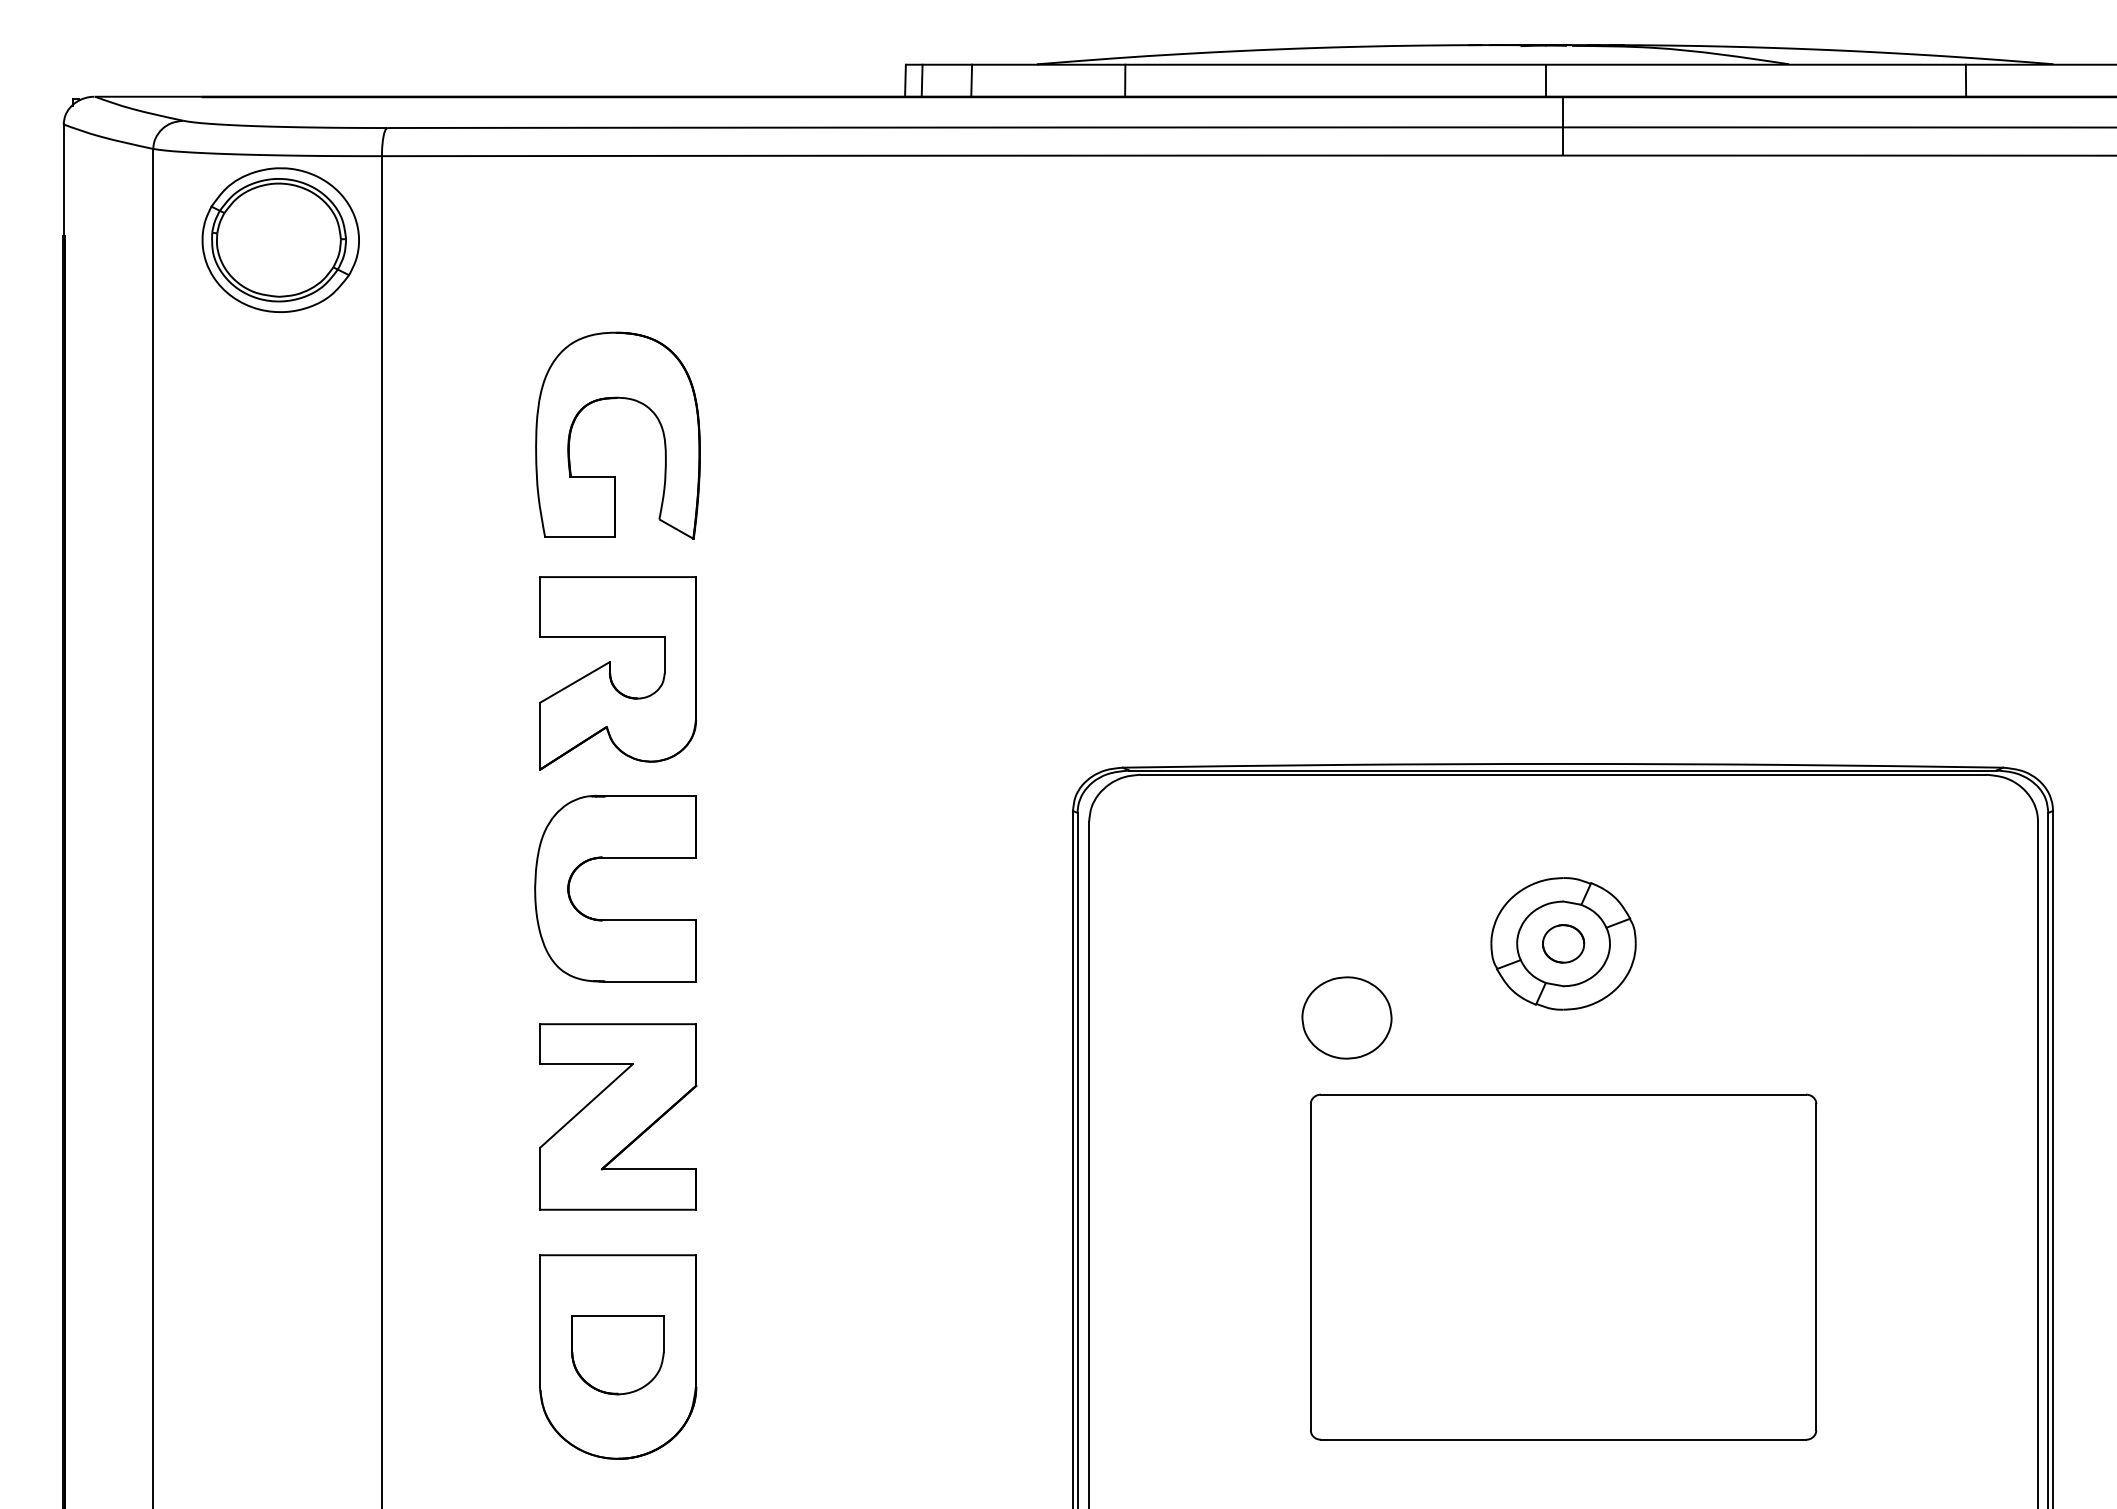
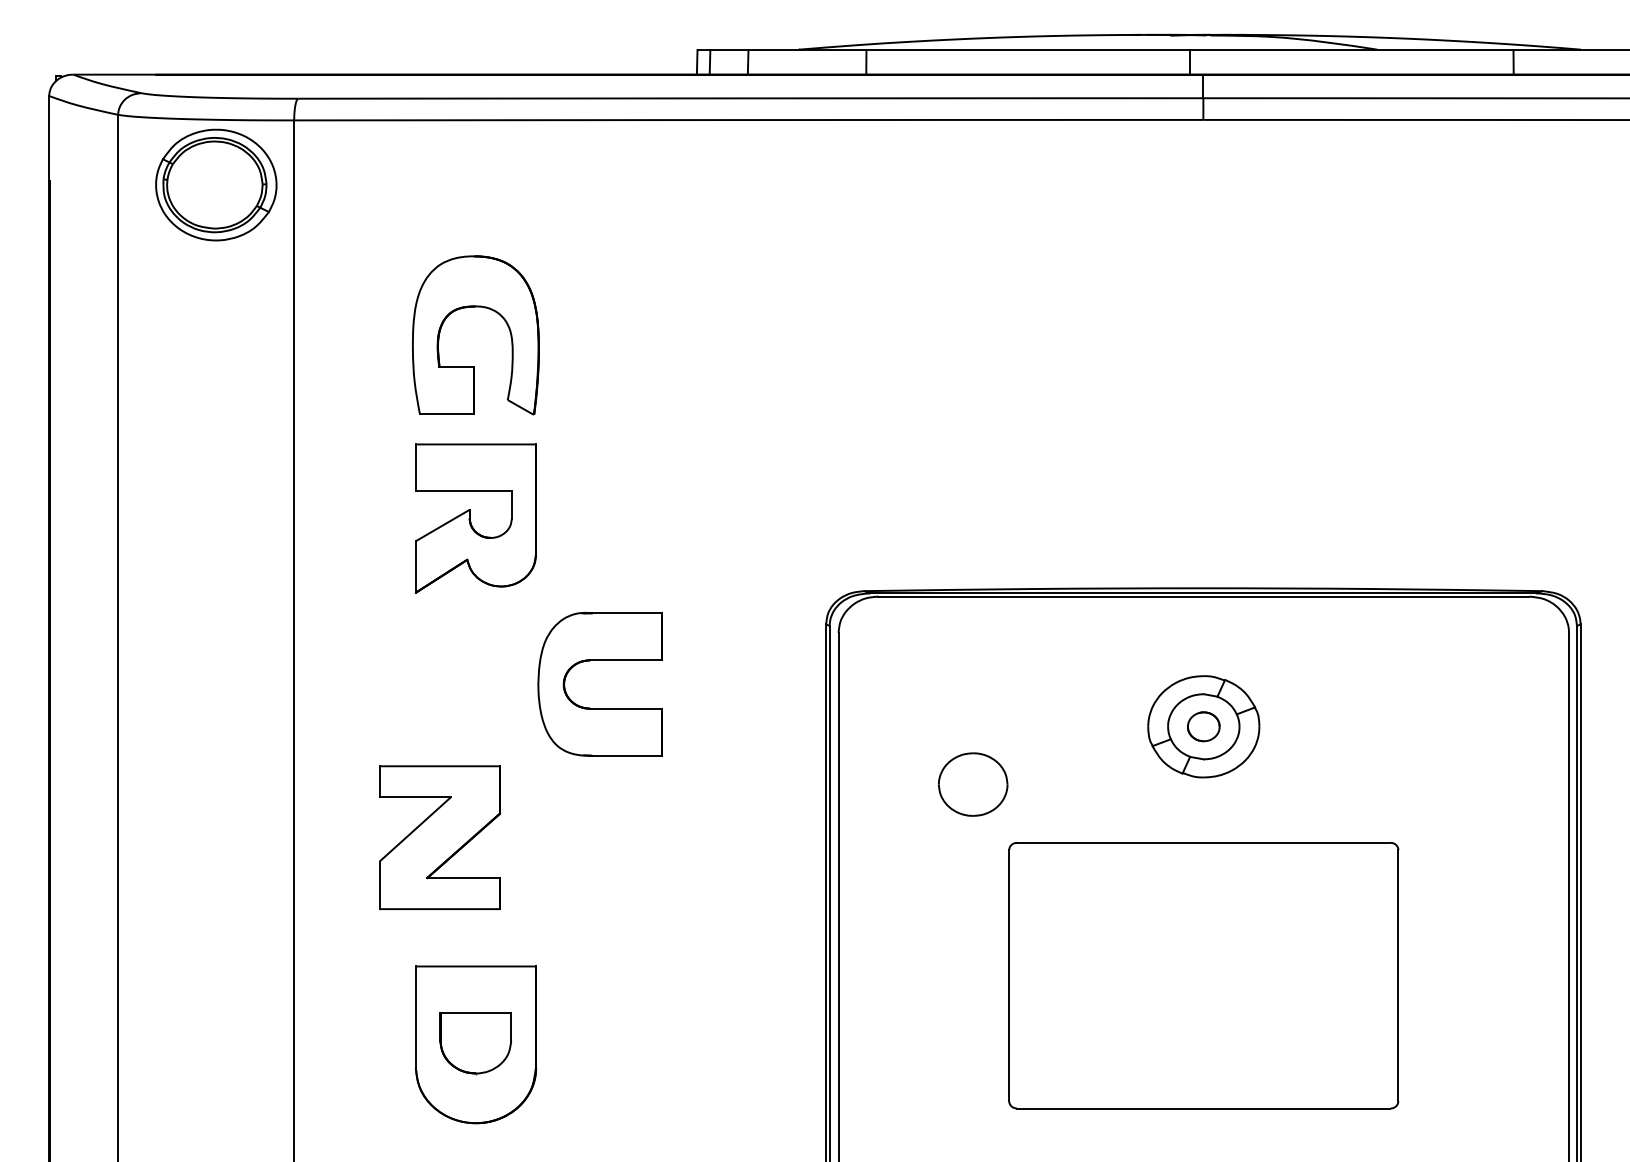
part: (615, 858) -> (600, 661), moved
part: (1346, 1017) -> (972, 784), moved
part: (618, 1116) -> (440, 837), moved

